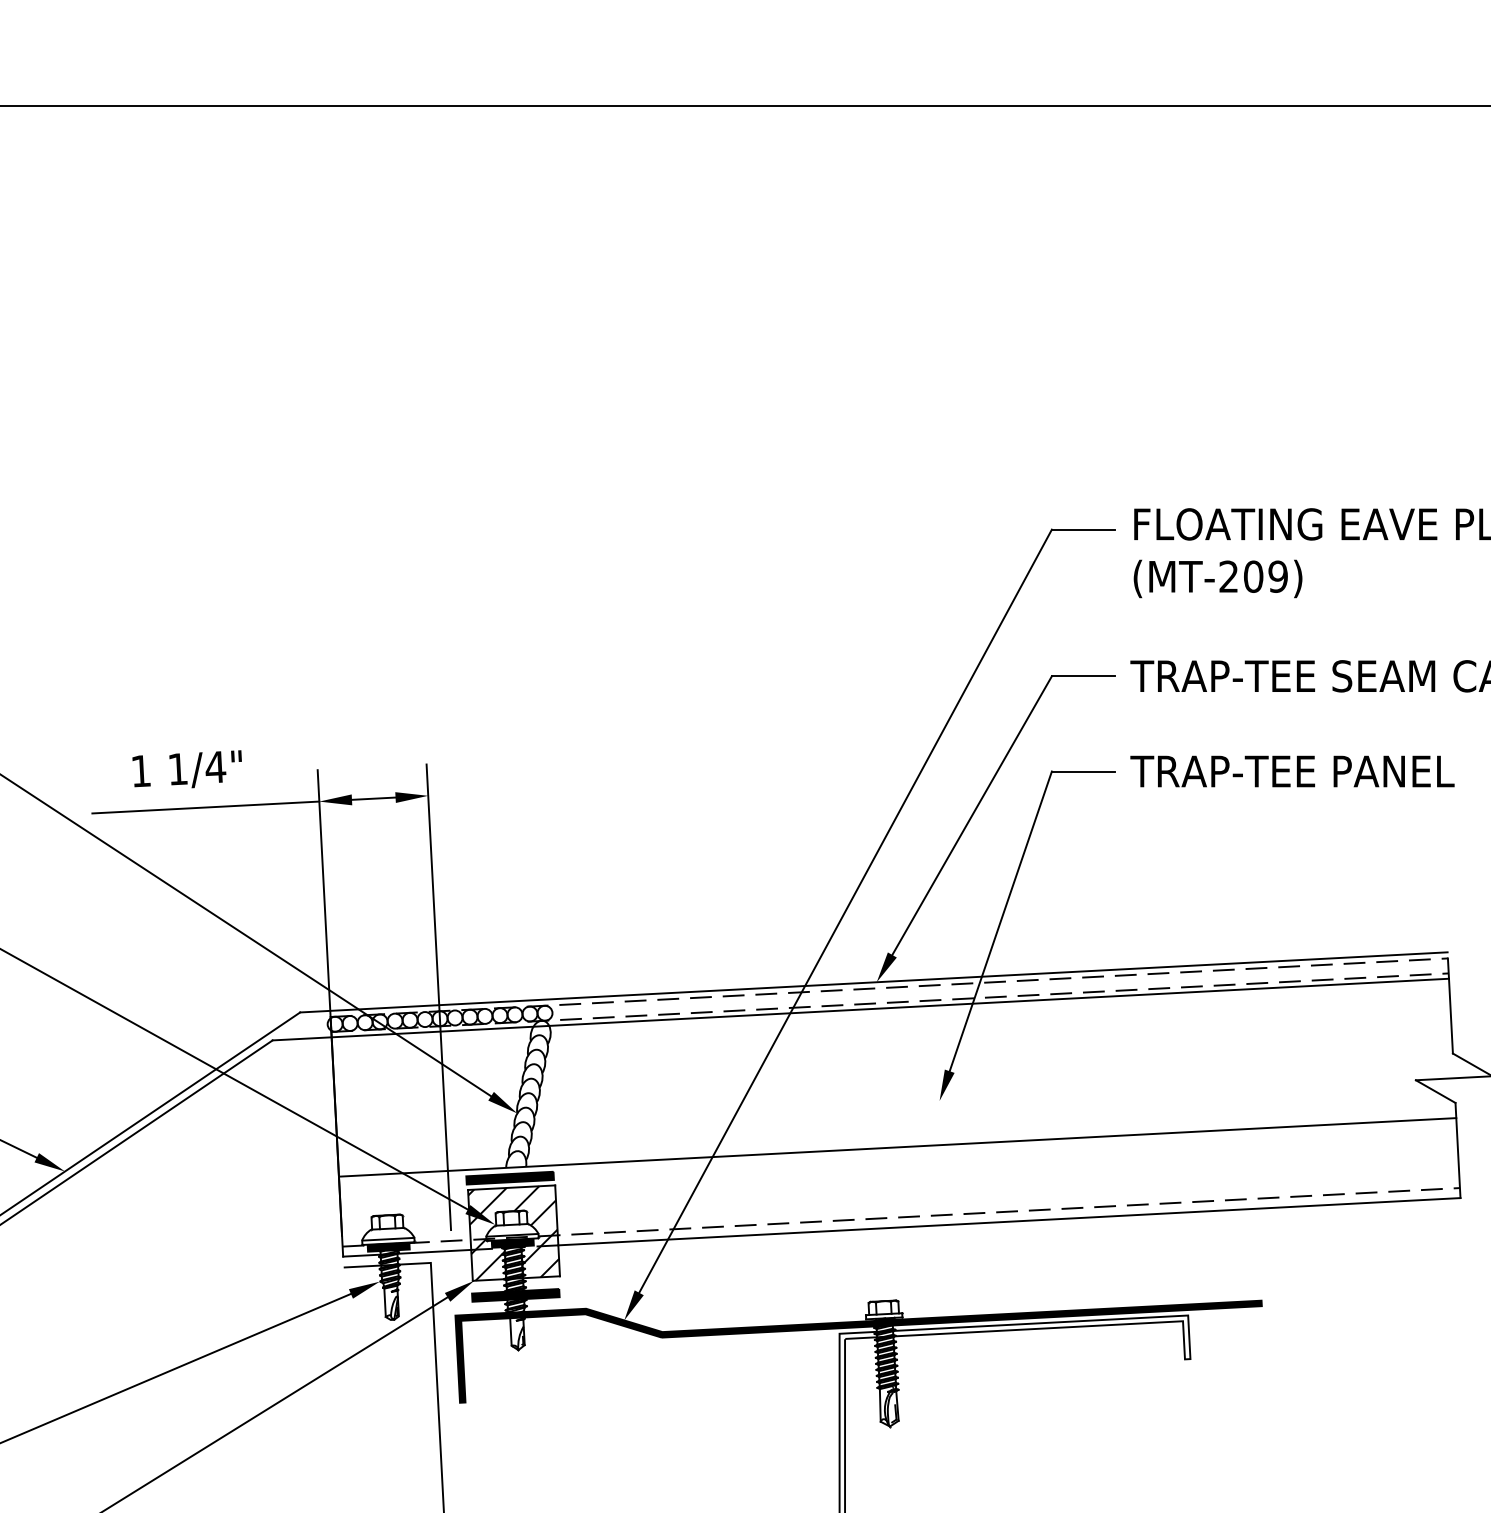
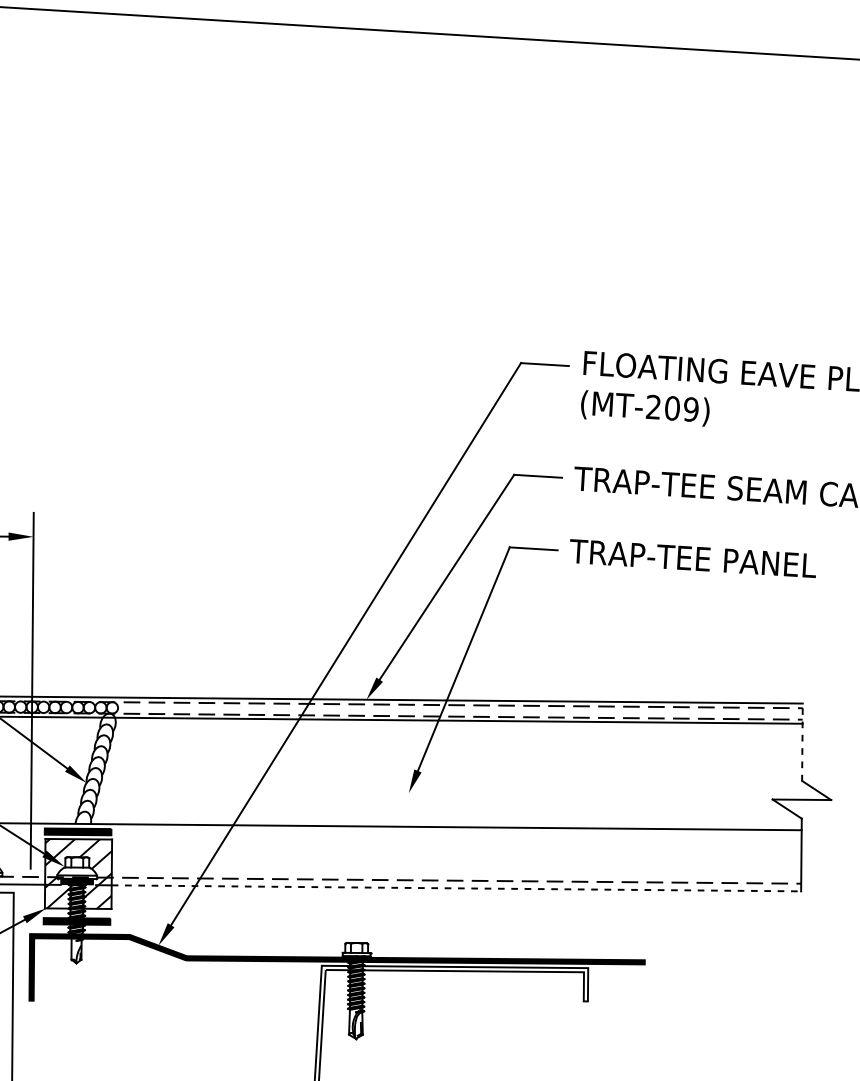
line: (1450, 1006) -> (802, 744), solid -> dashed
line: (1009, 1221) -> (456, 888), solid -> dashed

